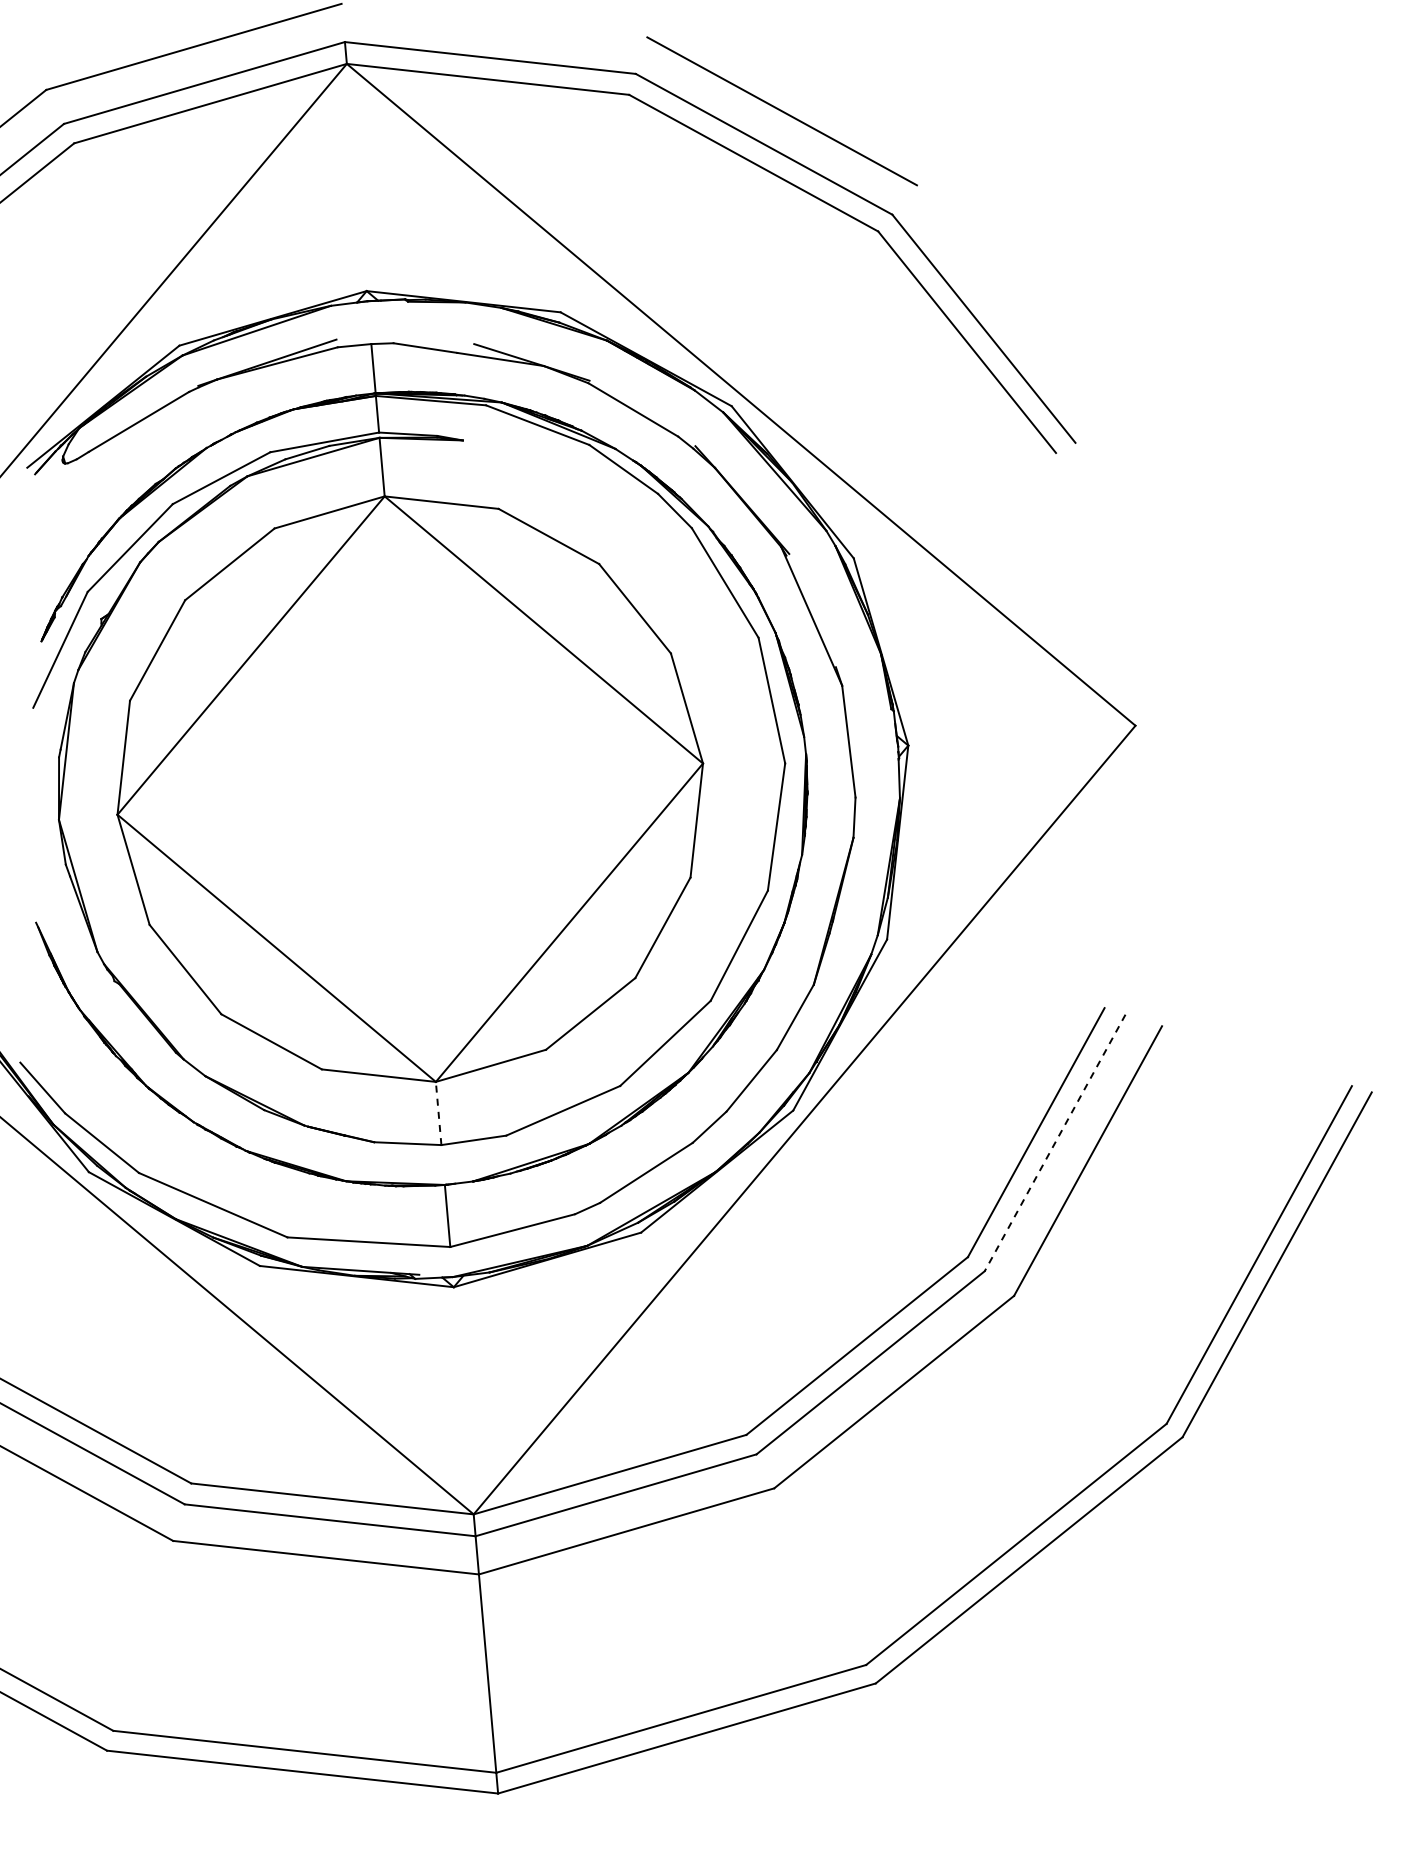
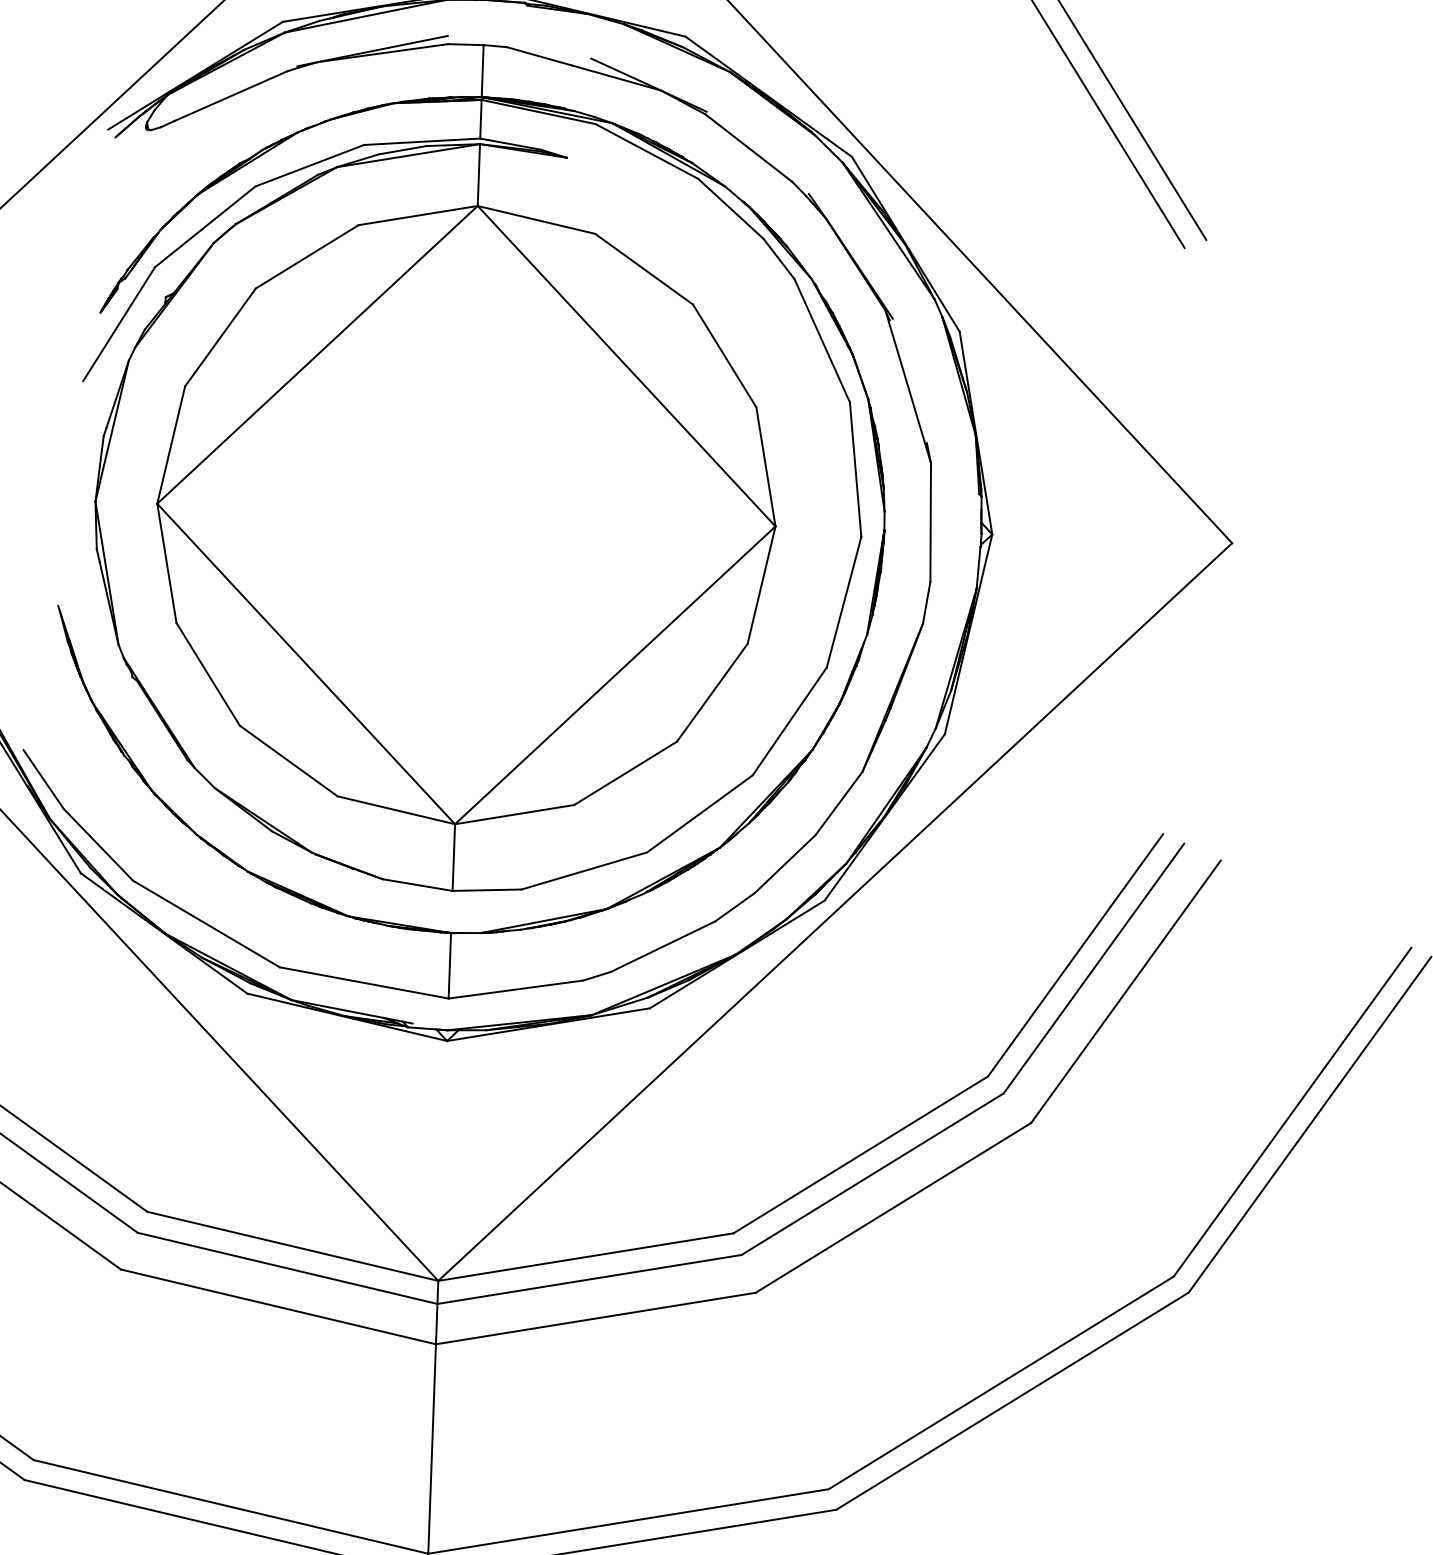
line: (438, 1113) -> (453, 857), dashed -> solid
line: (1054, 1143) -> (1093, 969), dashed -> solid

